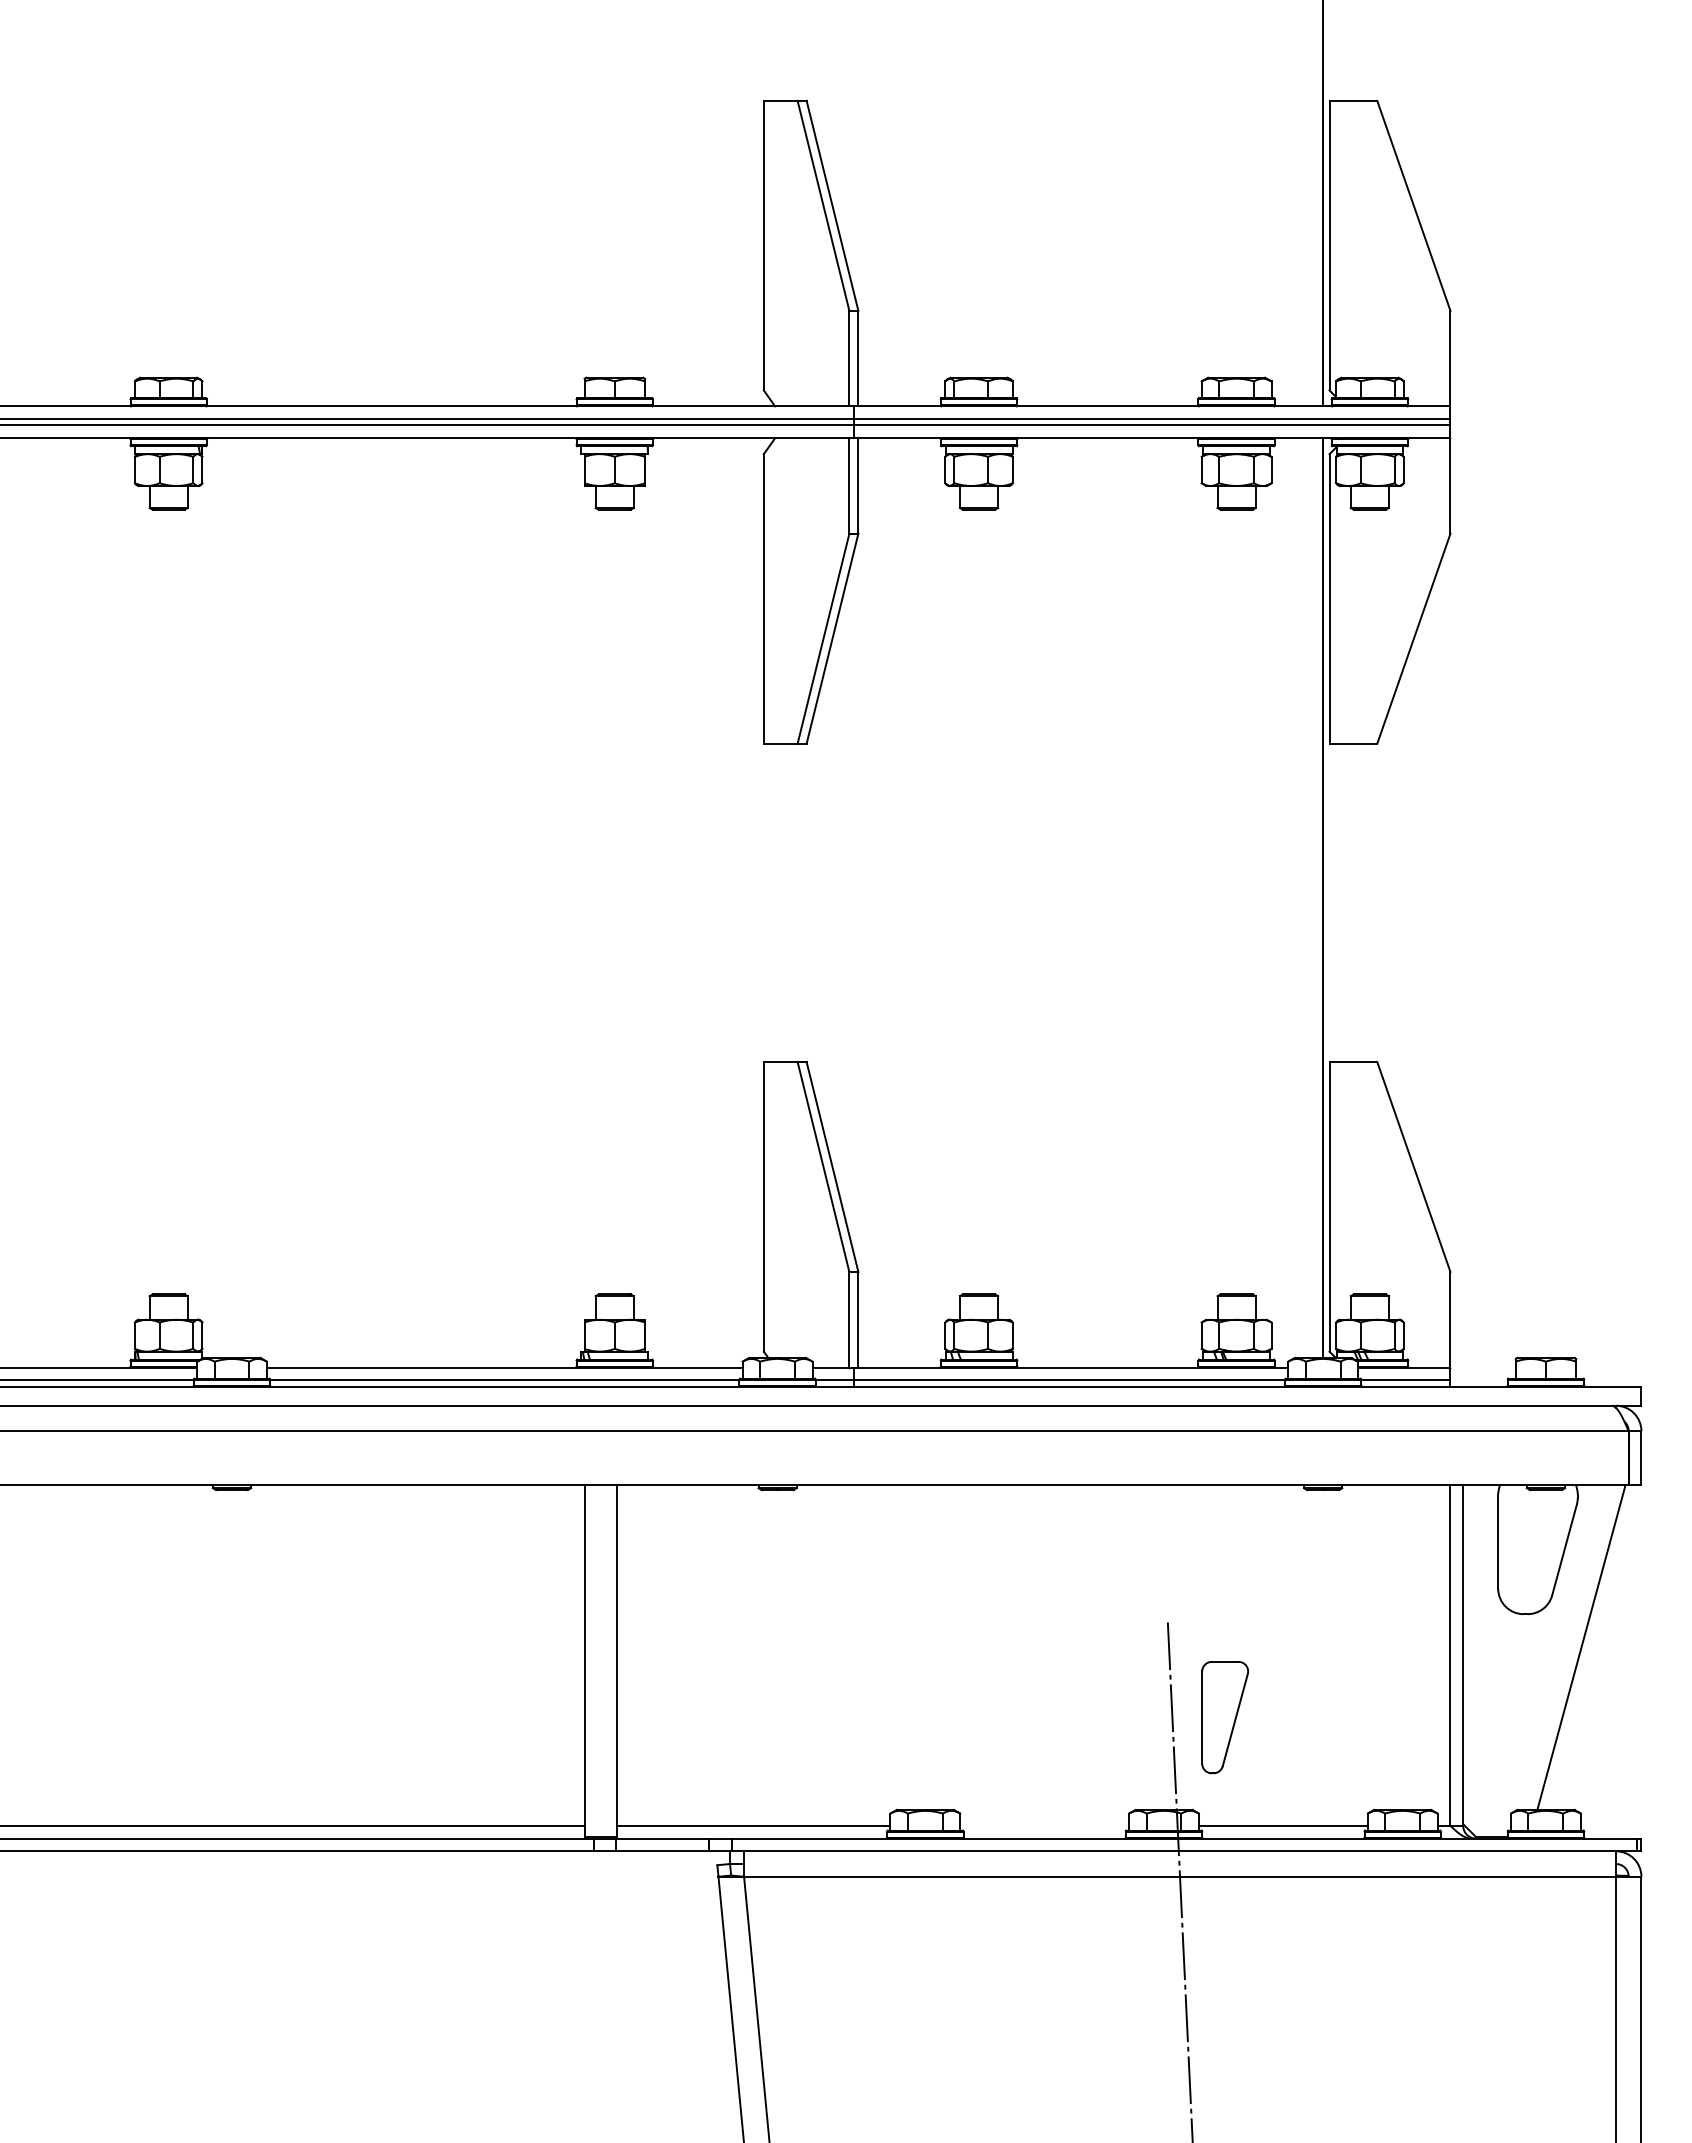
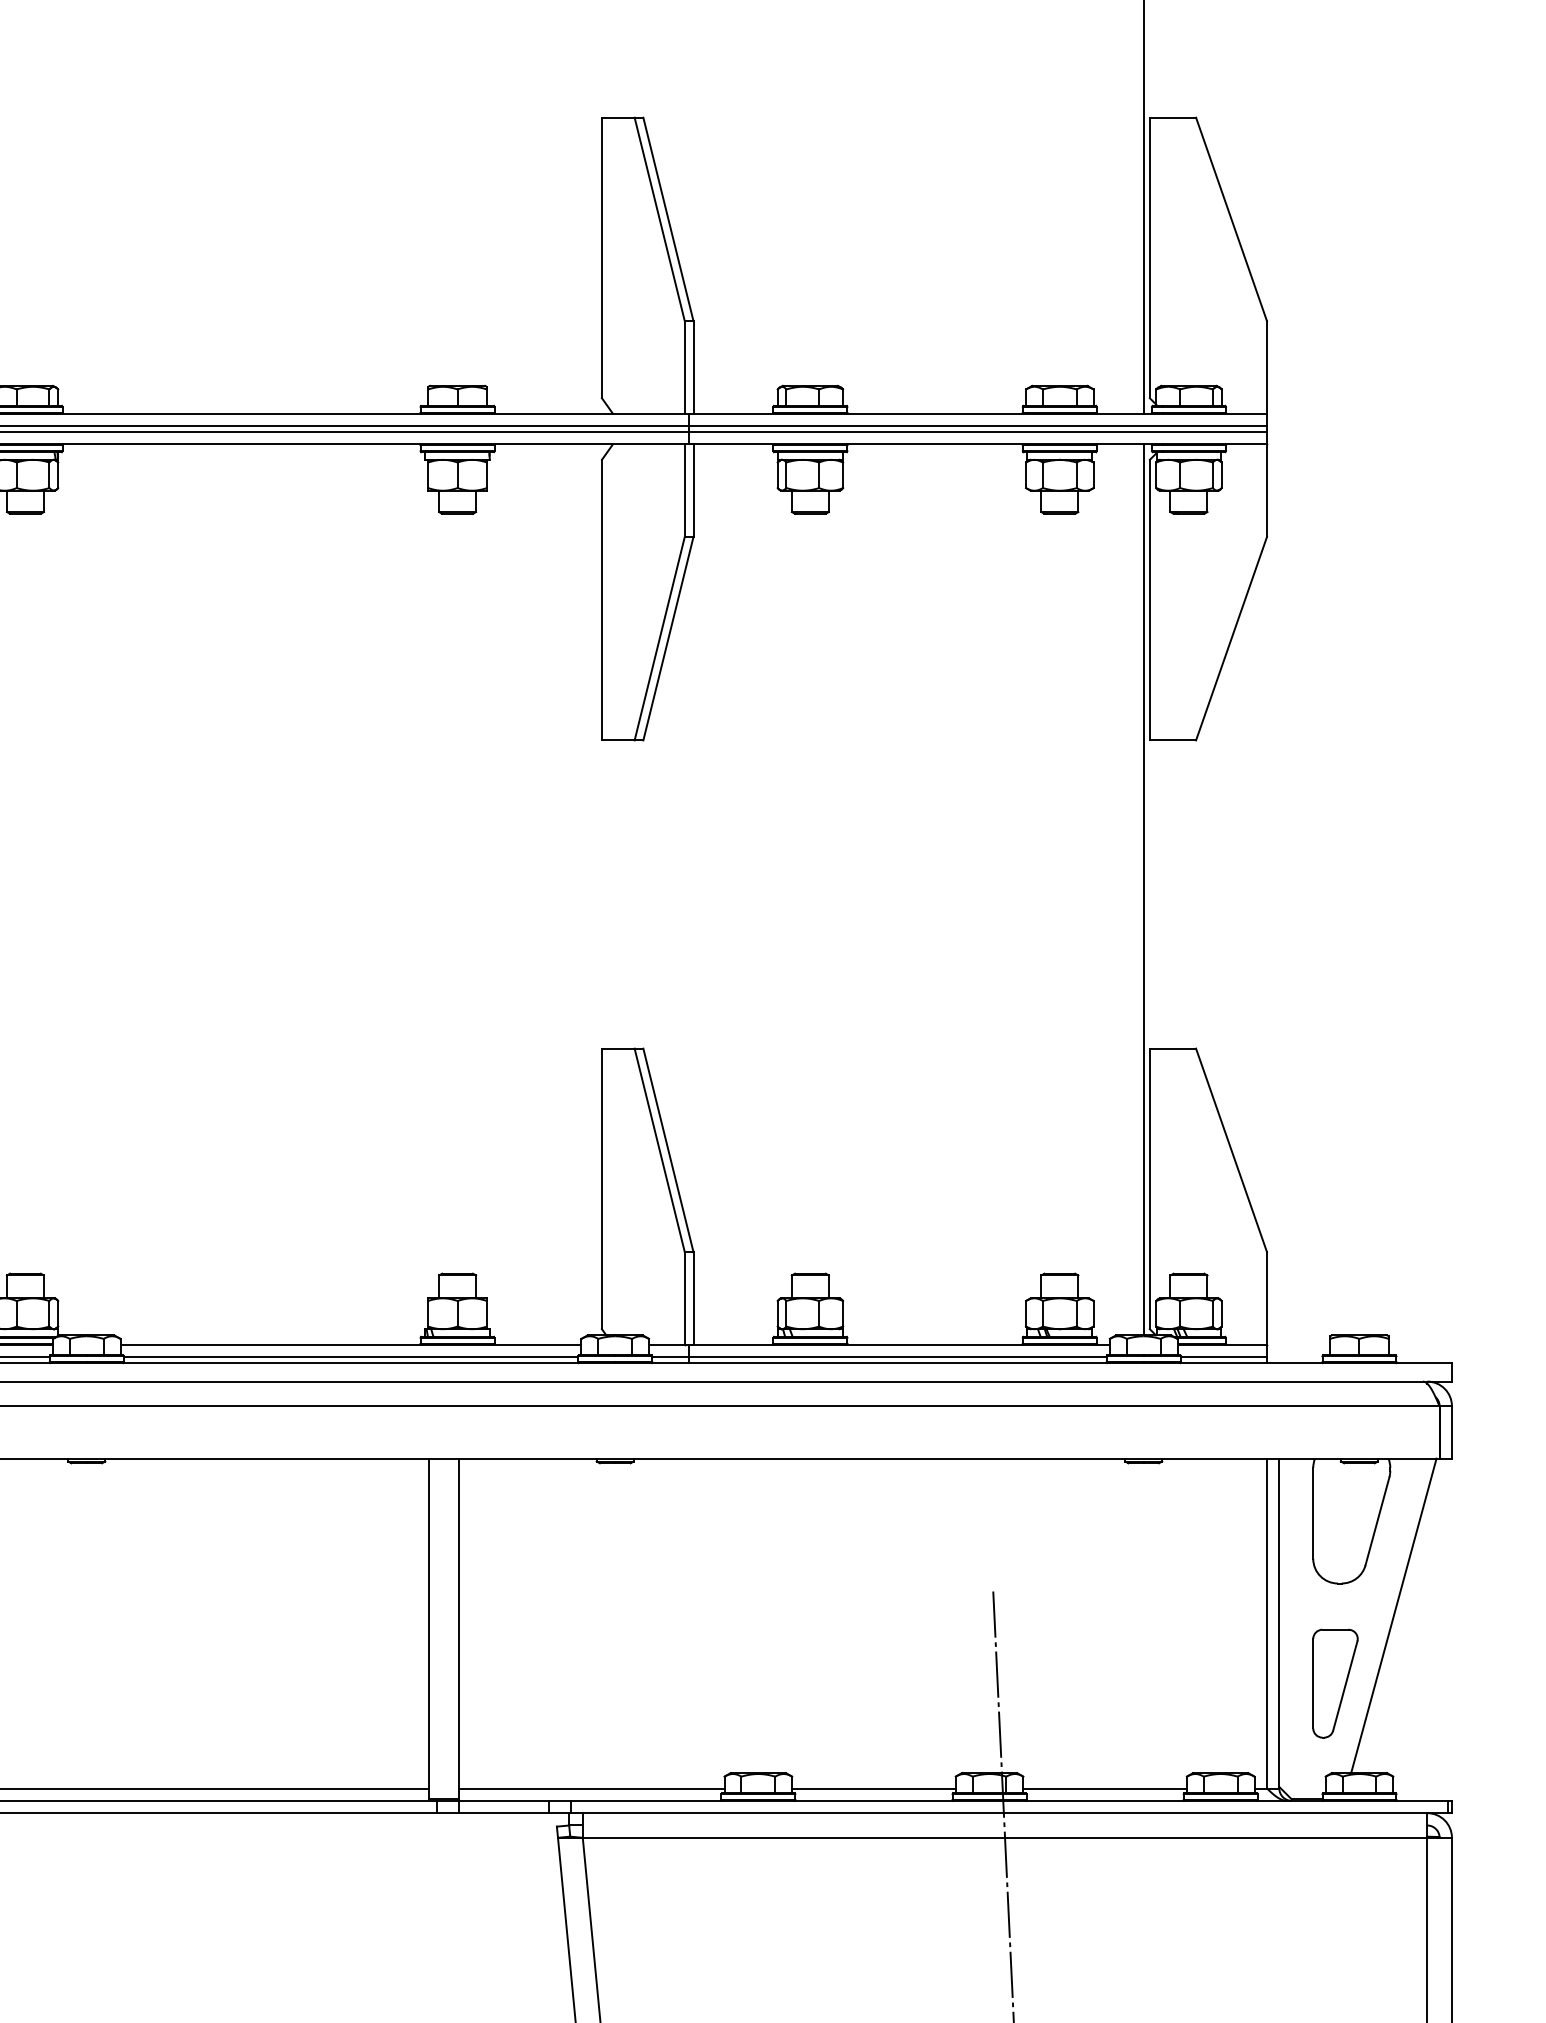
part: (1224, 1717) -> (1334, 1683), moved
line: (1044, 1825) -> (873, 1788), added

